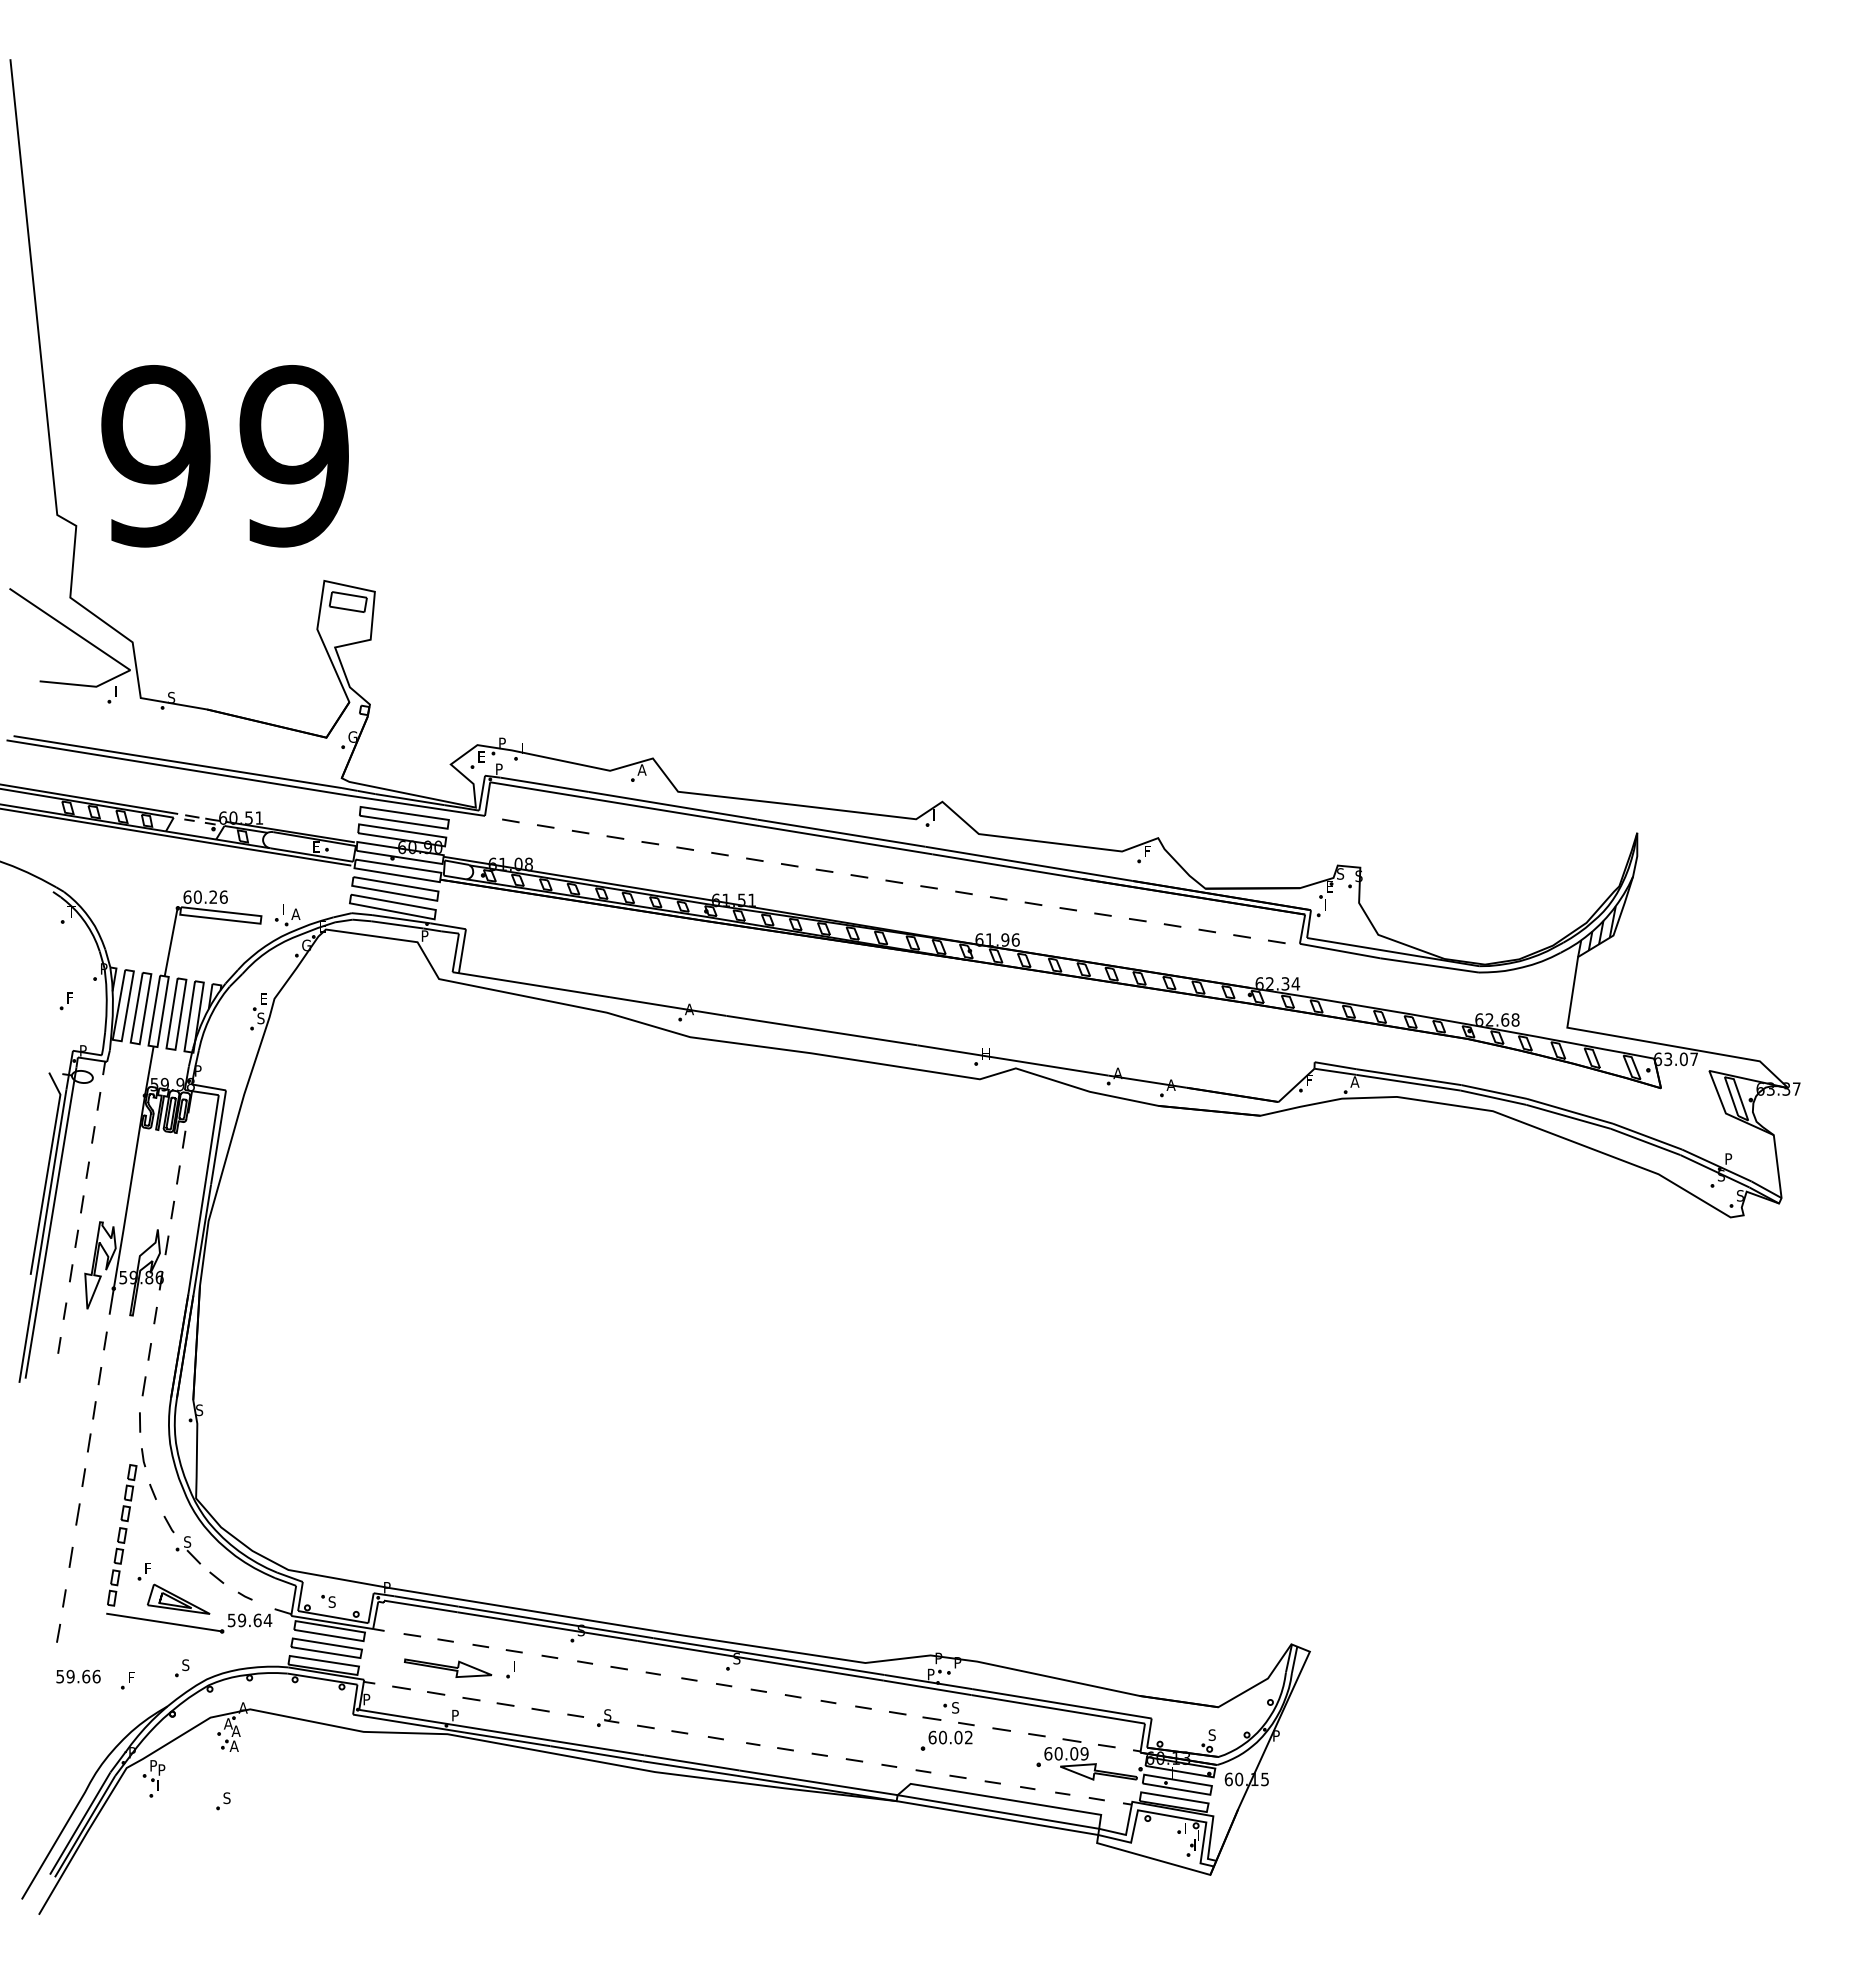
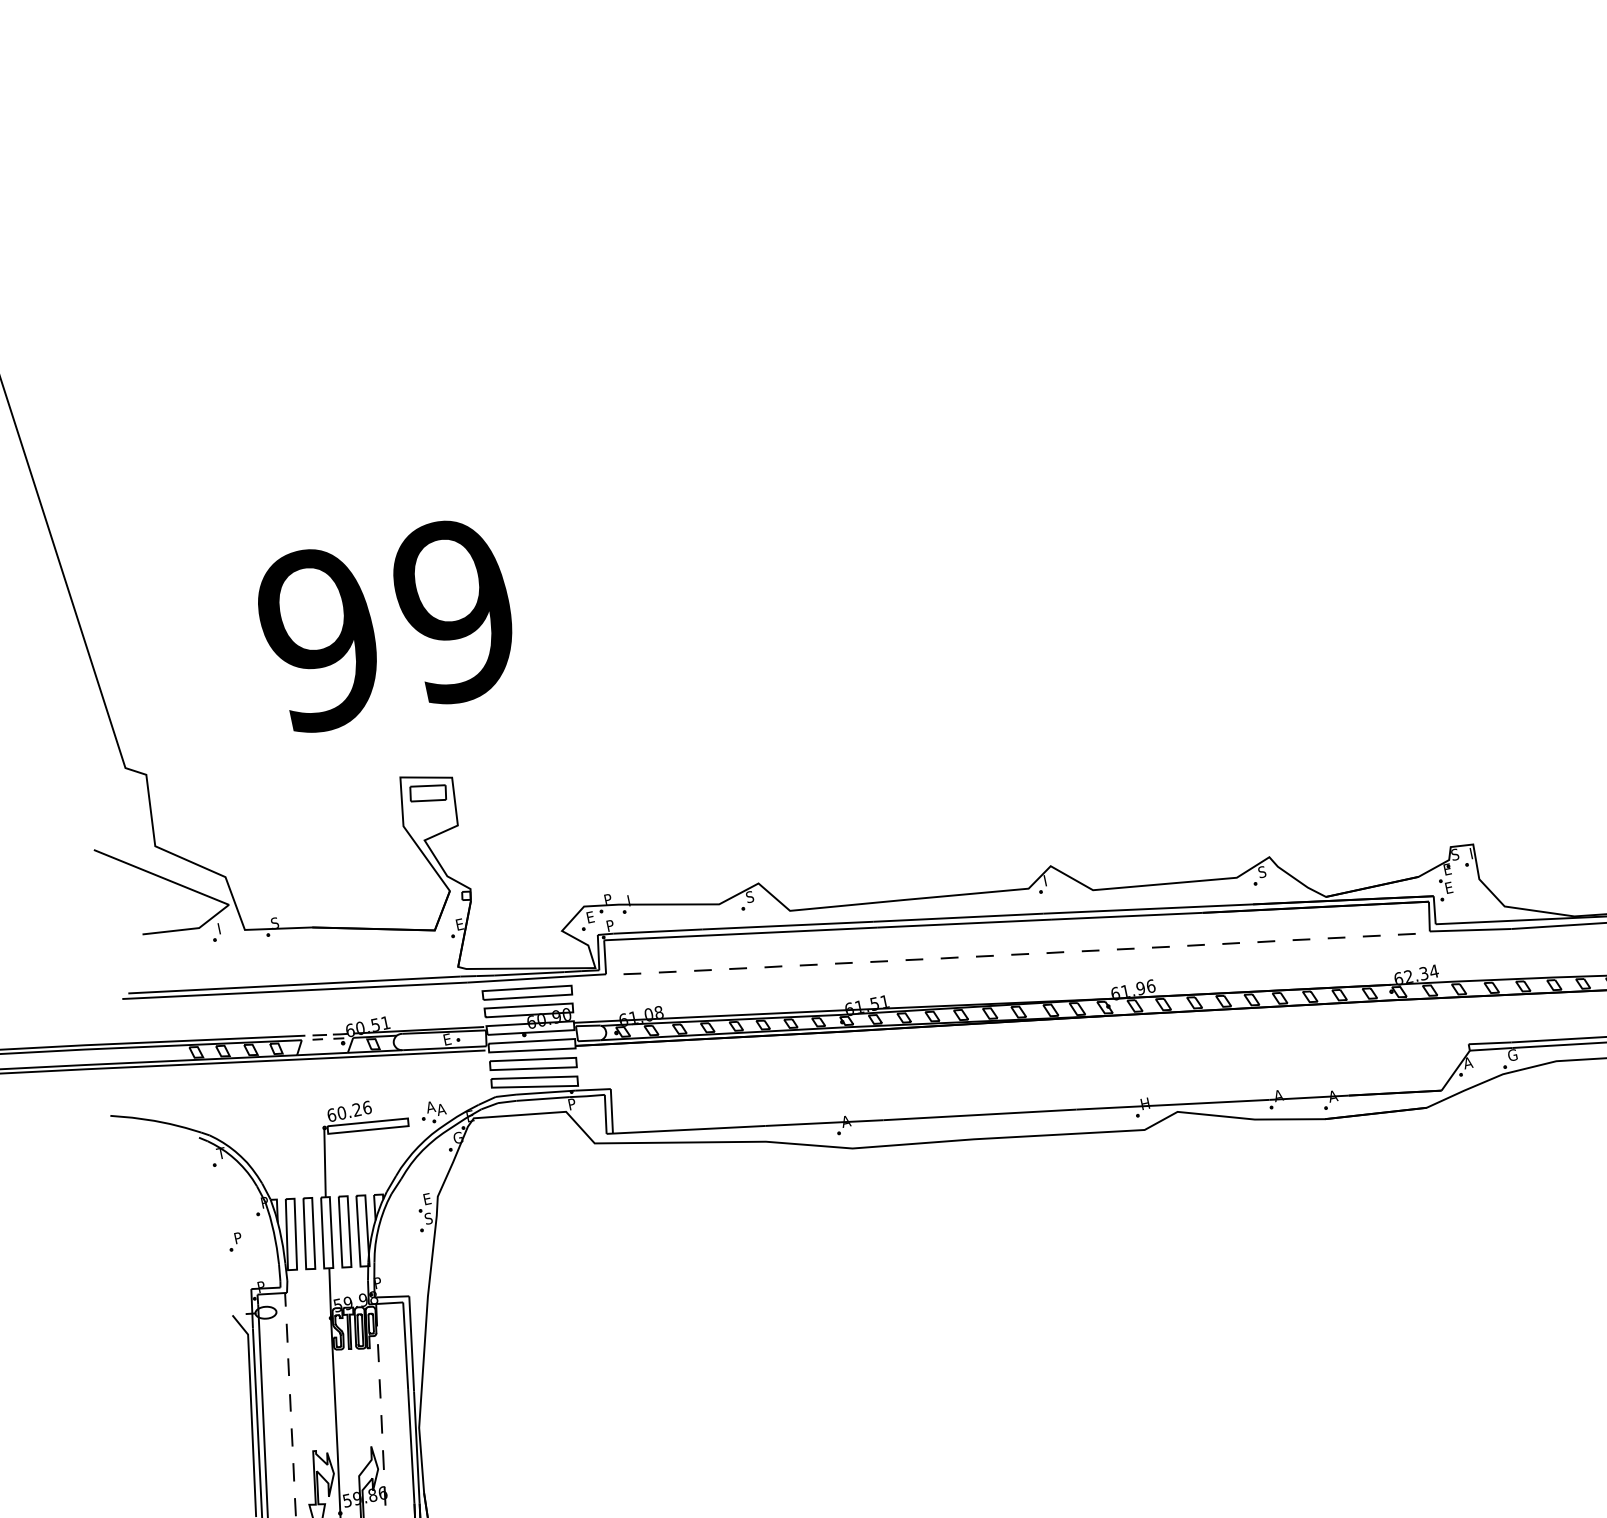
text: (224, 456) -> (386, 625), moved
text: (352, 736) -> (460, 923), G -> E
text: (641, 769) -> (749, 896), A -> S
text: (1147, 851) -> (1261, 872), F -> S
text: (1358, 876) -> (1473, 853), S -> I
text: (1328, 904) -> (1449, 887), I -> E
text: (285, 909) -> (430, 1107), I -> A
text: (70, 997) -> (237, 1237), F -> P
text: (1309, 1080) -> (1467, 1063), F -> A
text: (1354, 1081) -> (1511, 1054), A -> G

